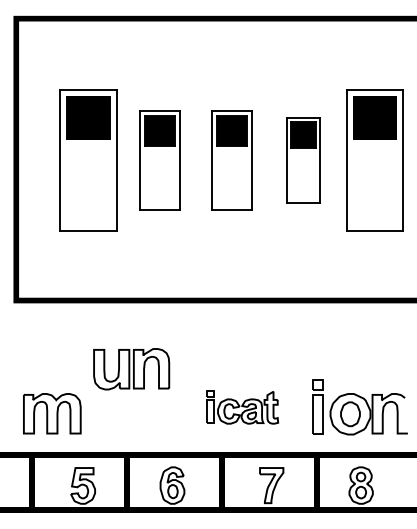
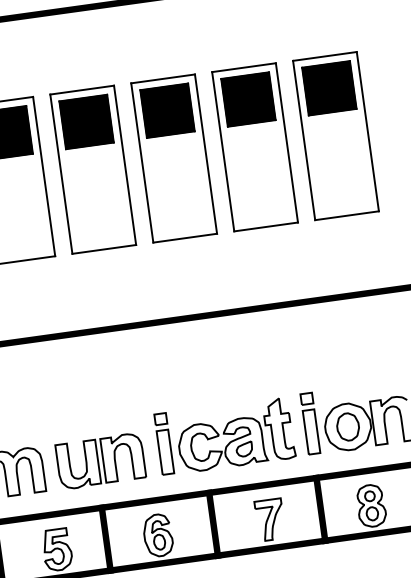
part: (159, 160) -> (92, 170), size x1.43
part: (231, 160) -> (173, 158), size x1.43
part: (303, 160) -> (255, 147), size x1.67
part: (131, 369) -> (100, 461), moved
part: (242, 407) -> (225, 436), size x1.67

